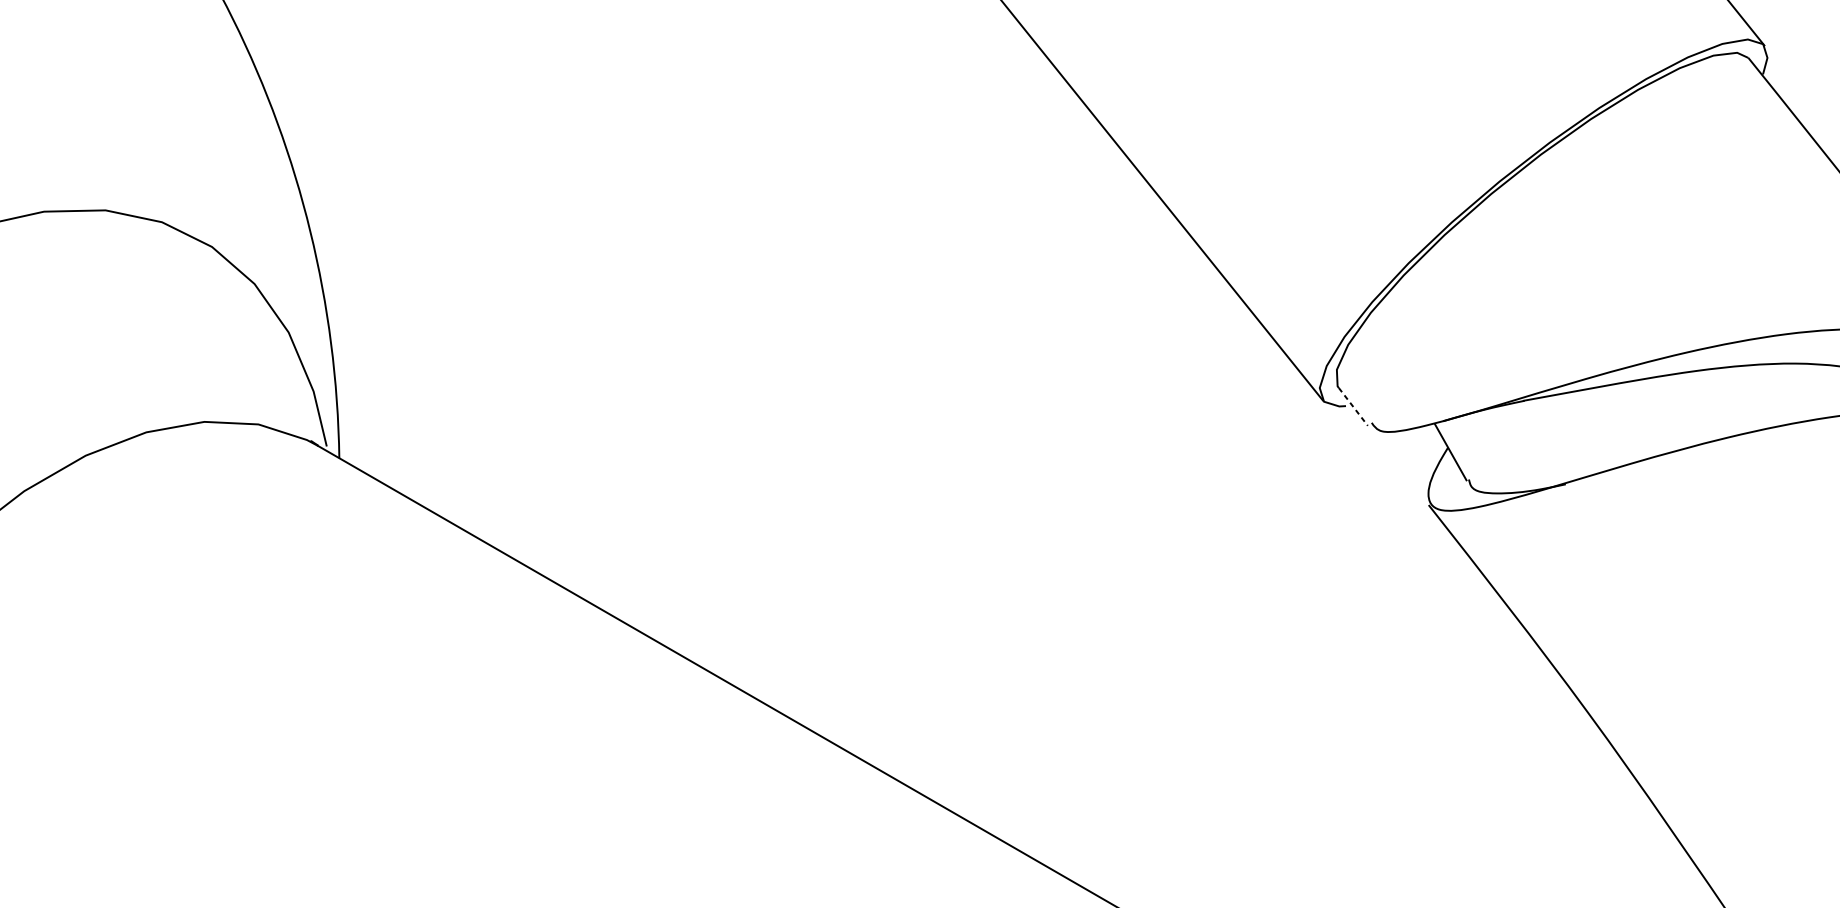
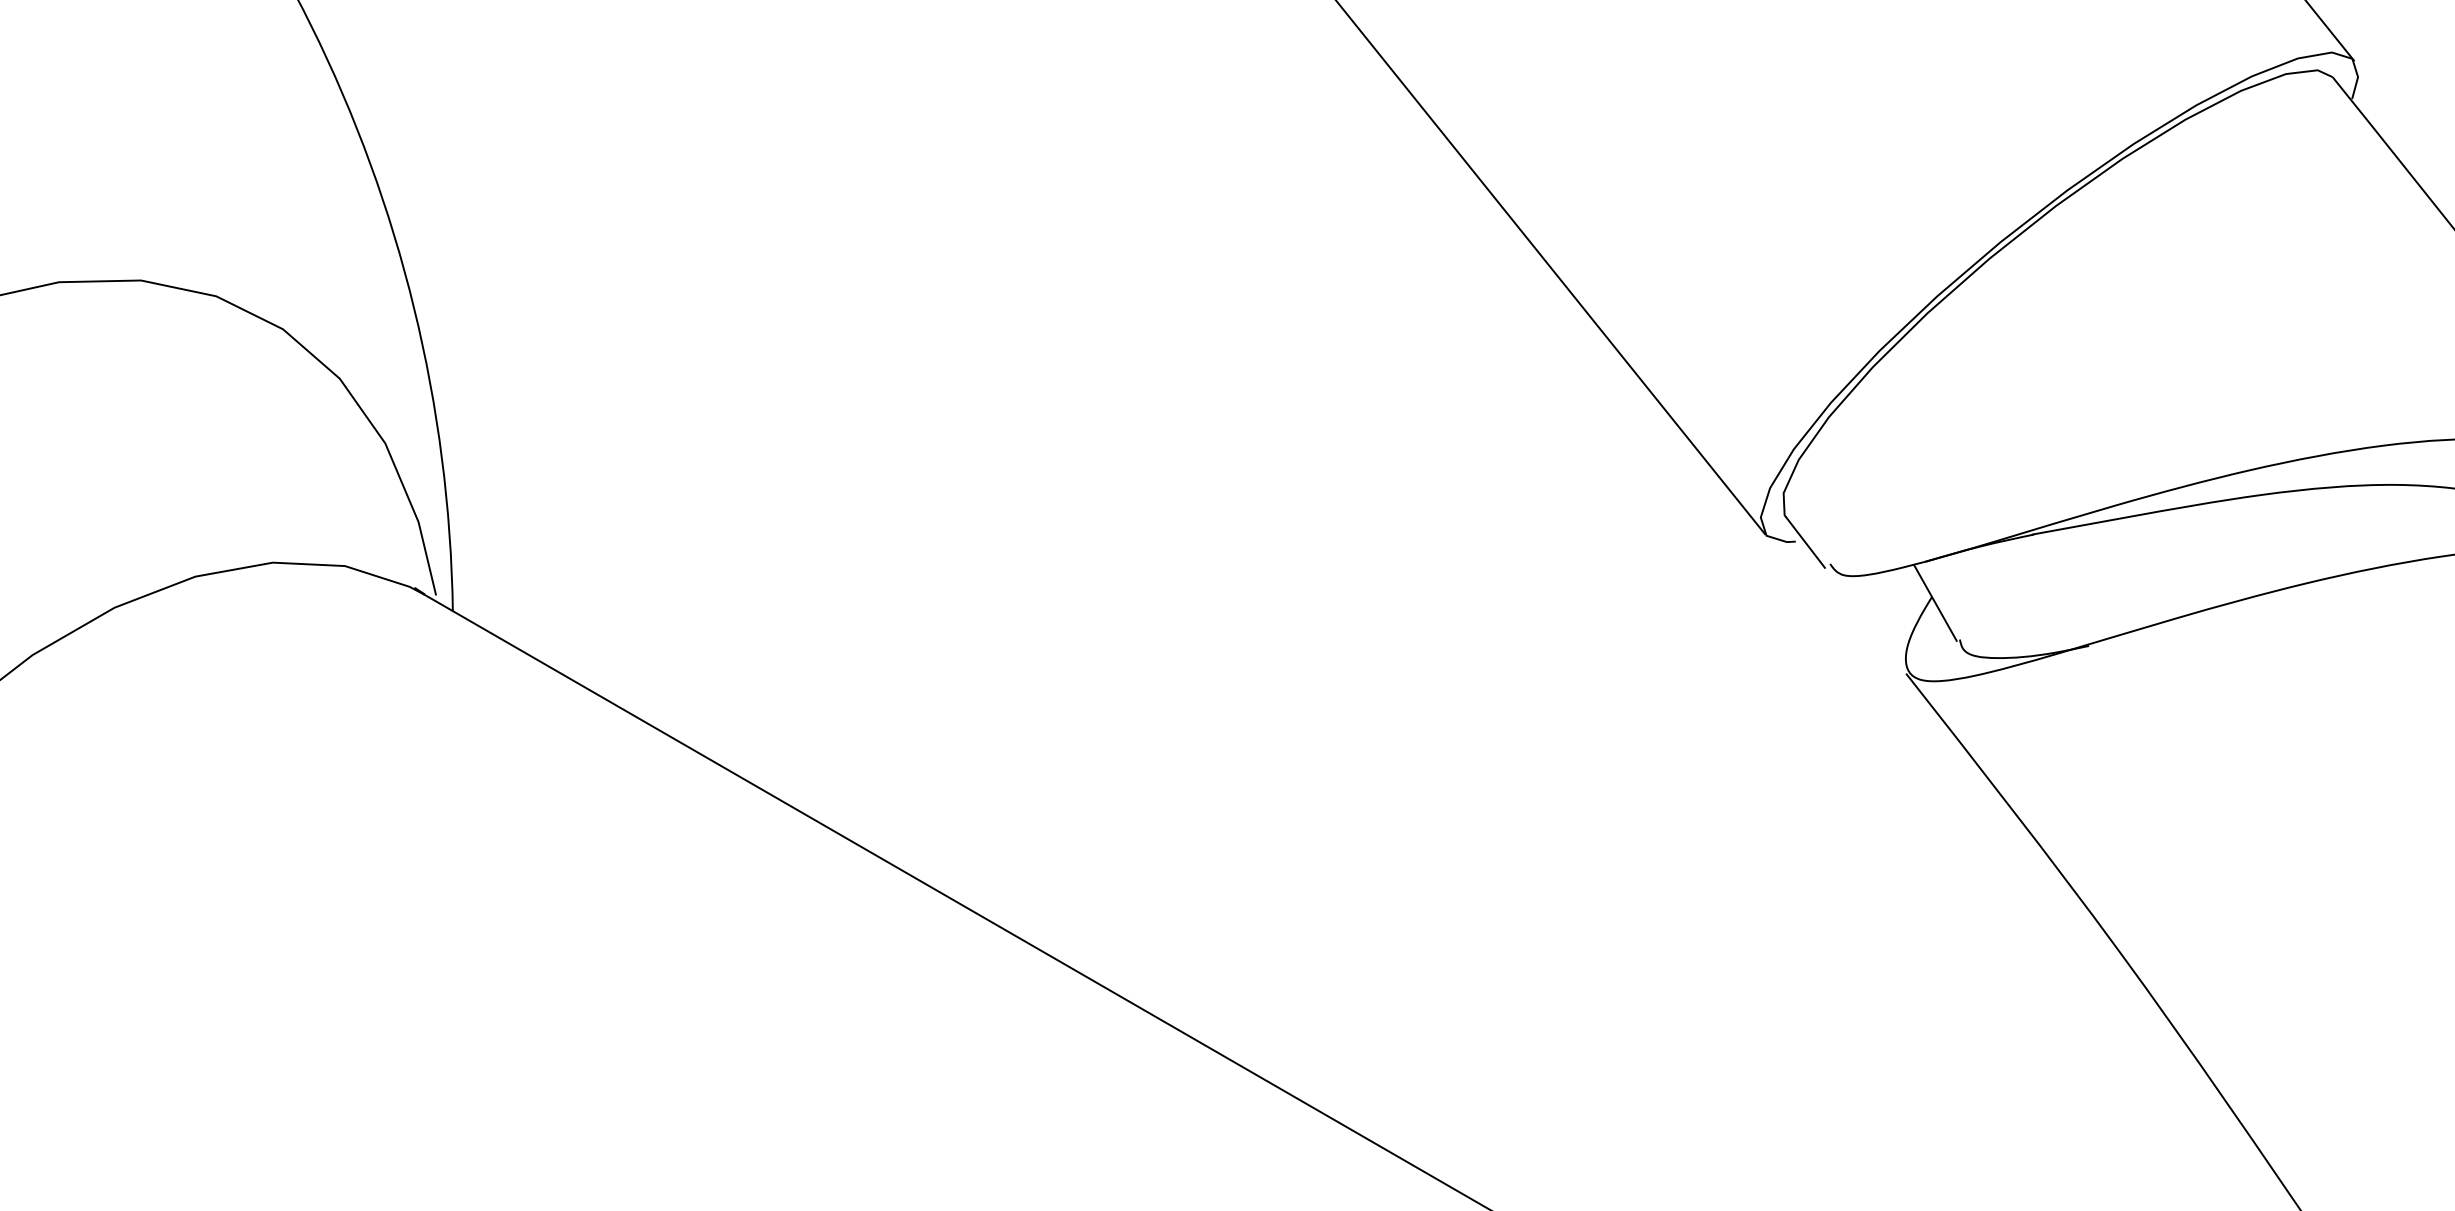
line: (1353, 406) -> (1805, 542), dashed -> solid

